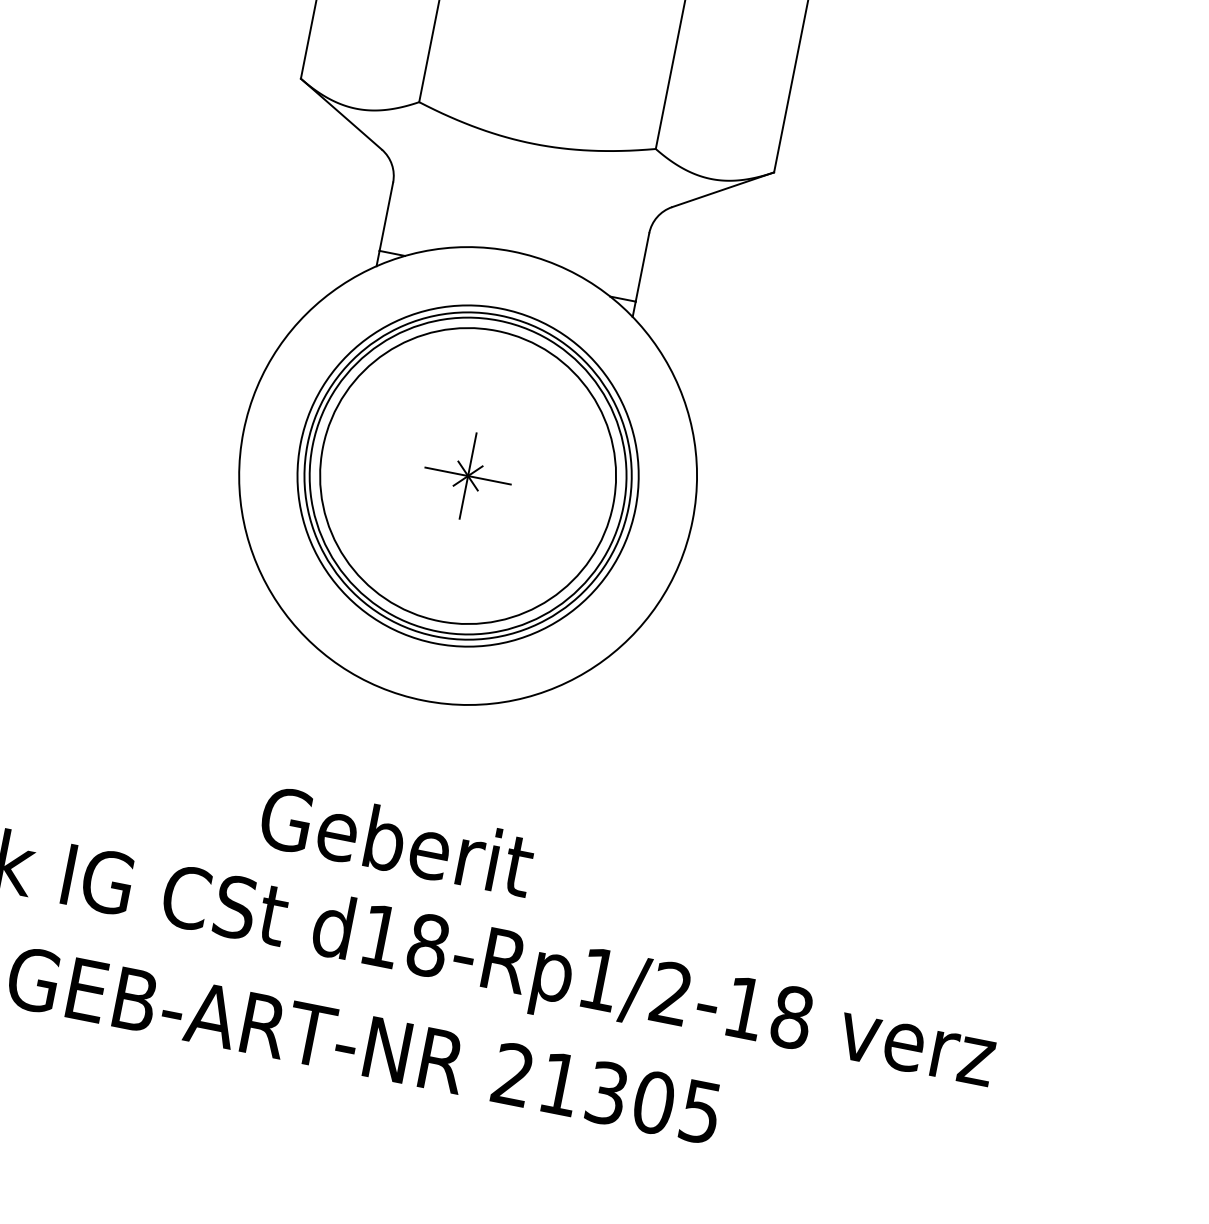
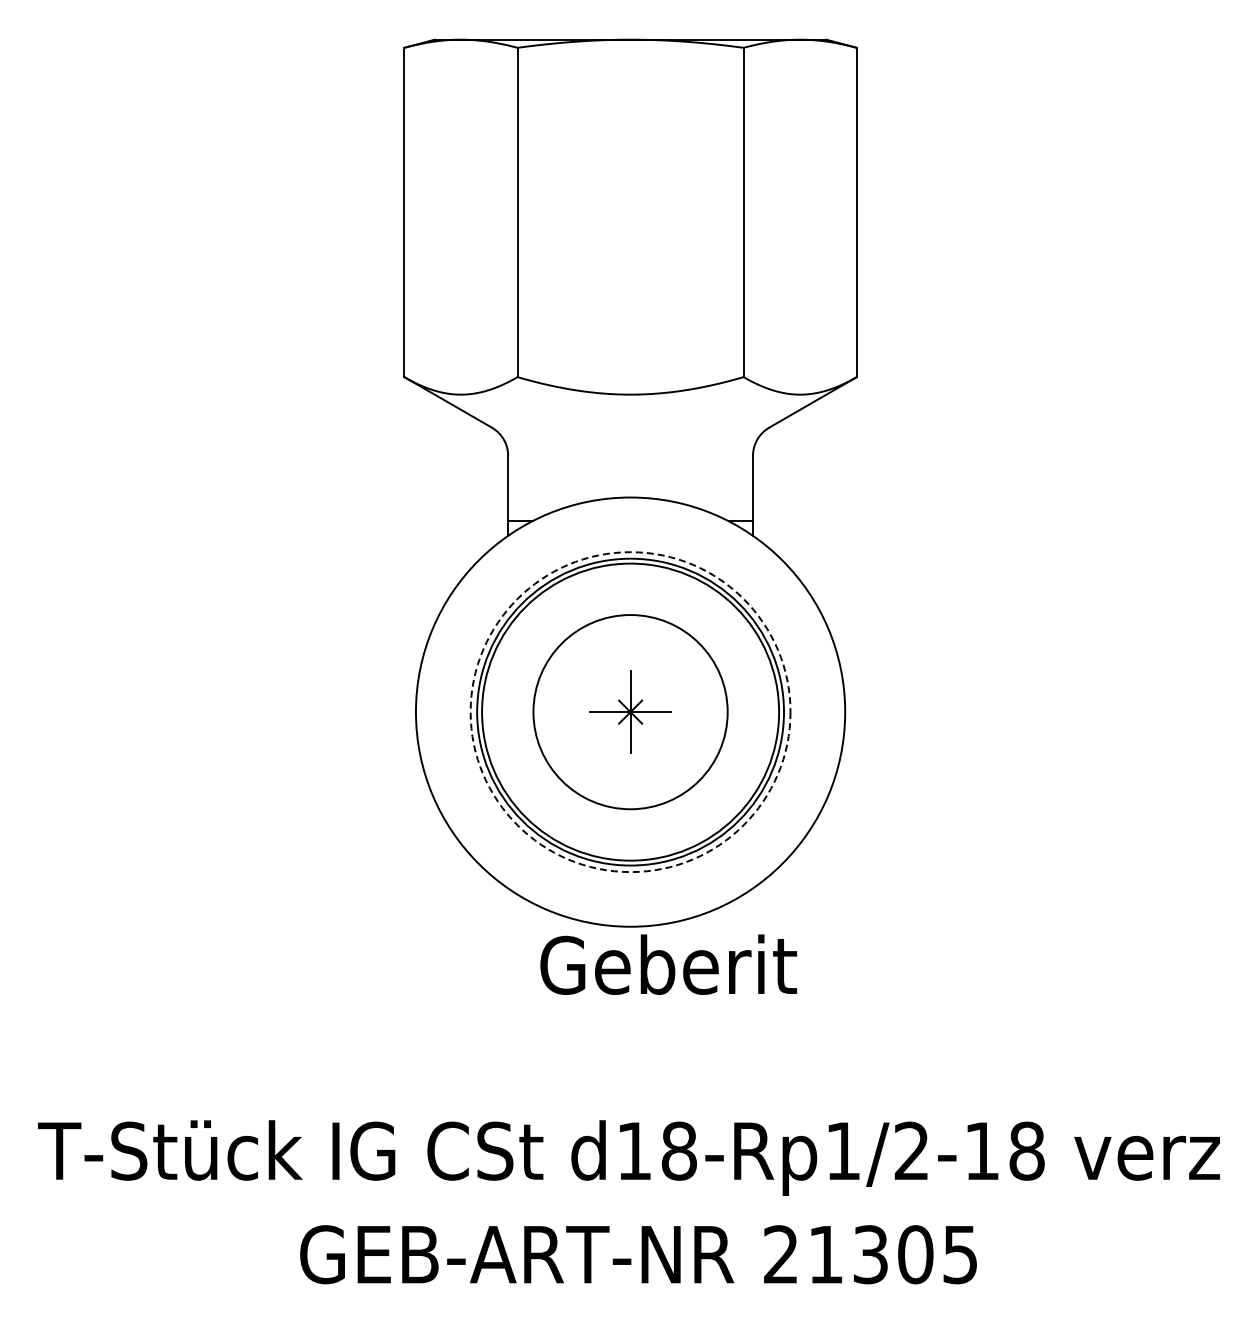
circle: (468, 475) -> (630, 711), size x0.7
circle: (467, 476) -> (630, 712), solid -> dashed
text: (396, 840) -> (668, 964), moved

